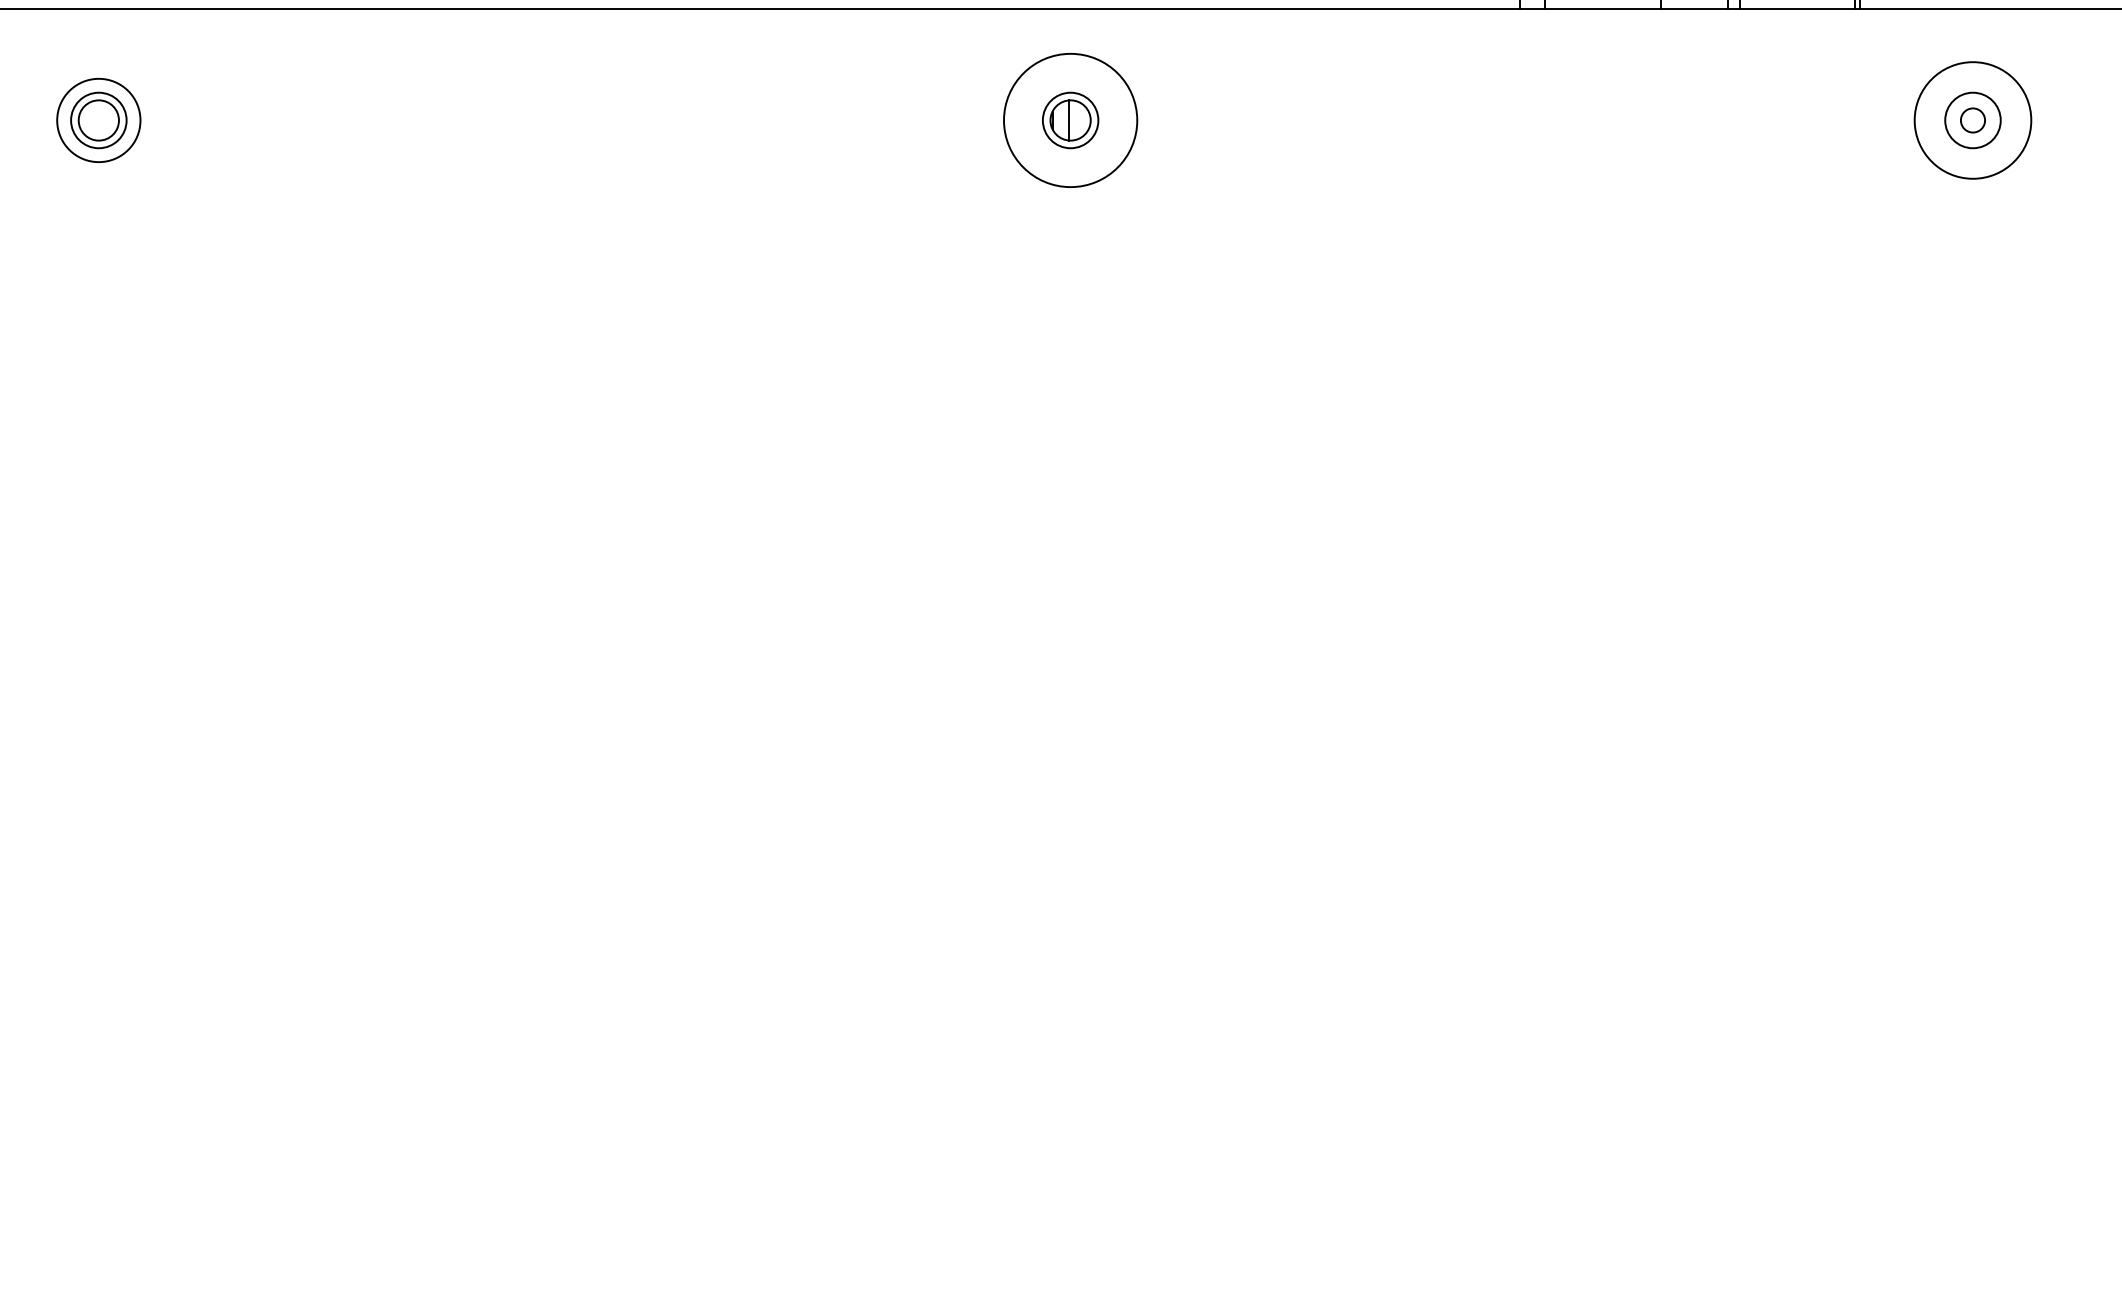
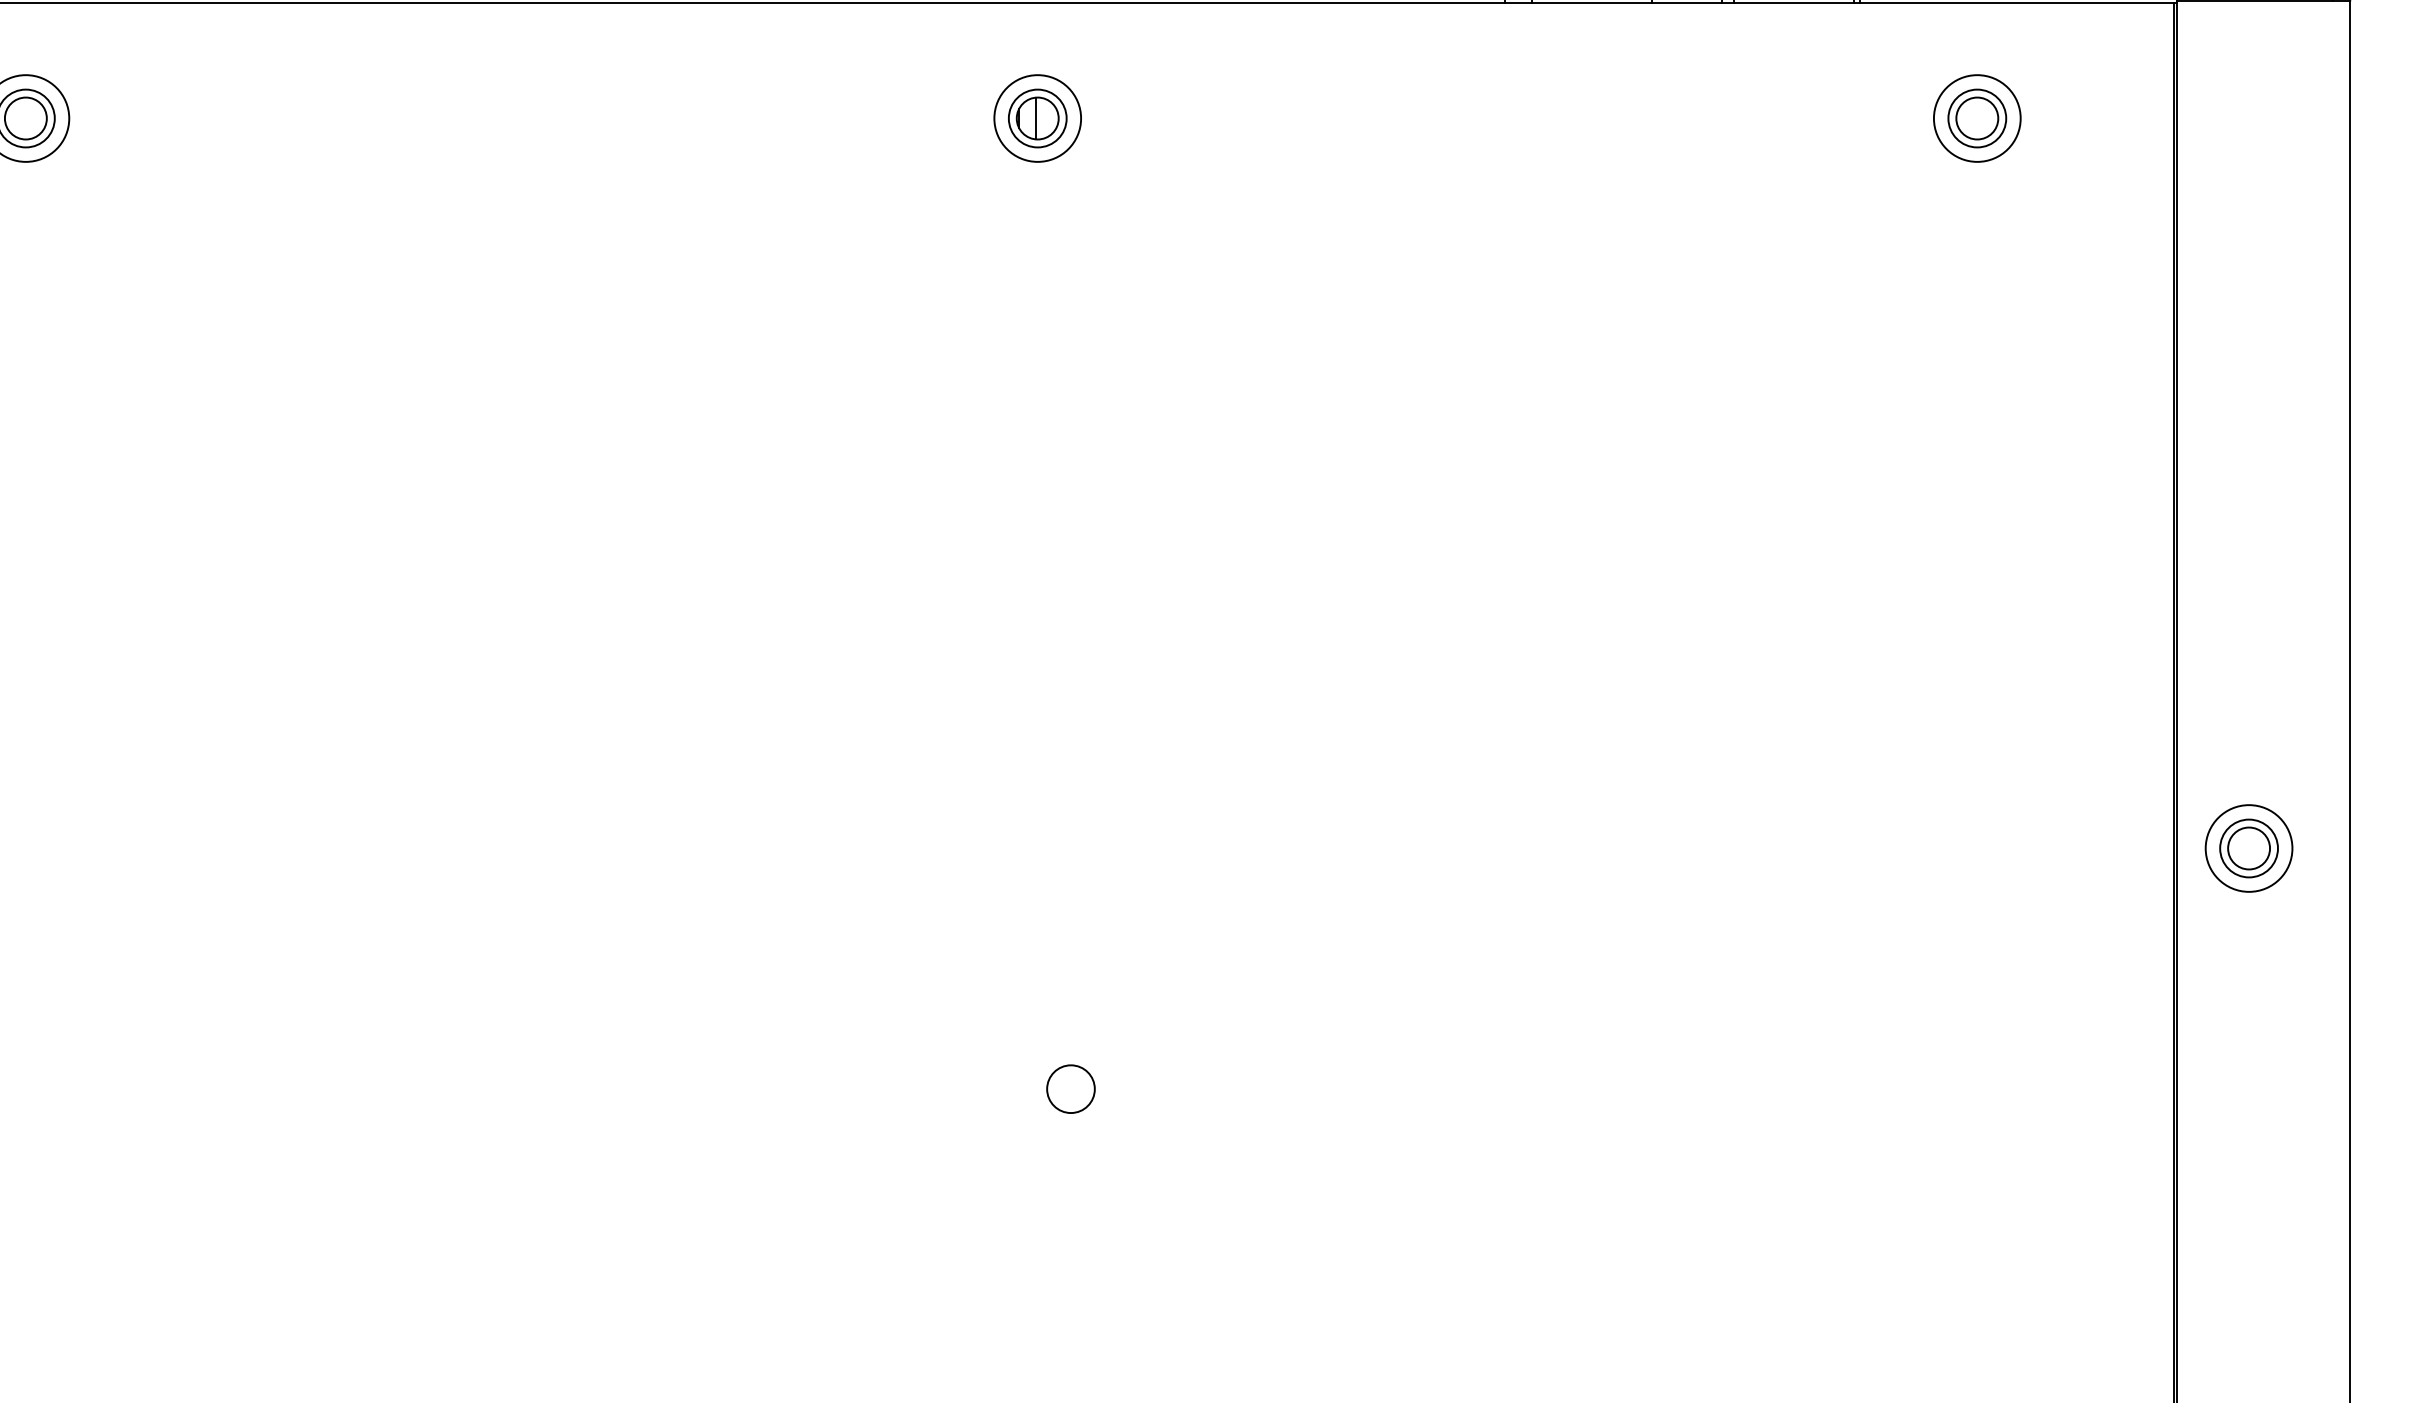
circle: (1070, 120) -> (1037, 118), size x0.62
circle: (1972, 120) -> (1976, 118), size x0.71
circle: (1973, 120) -> (1977, 118), size x1.67
circle: (1102, 1052) -> (1070, 1088), added

